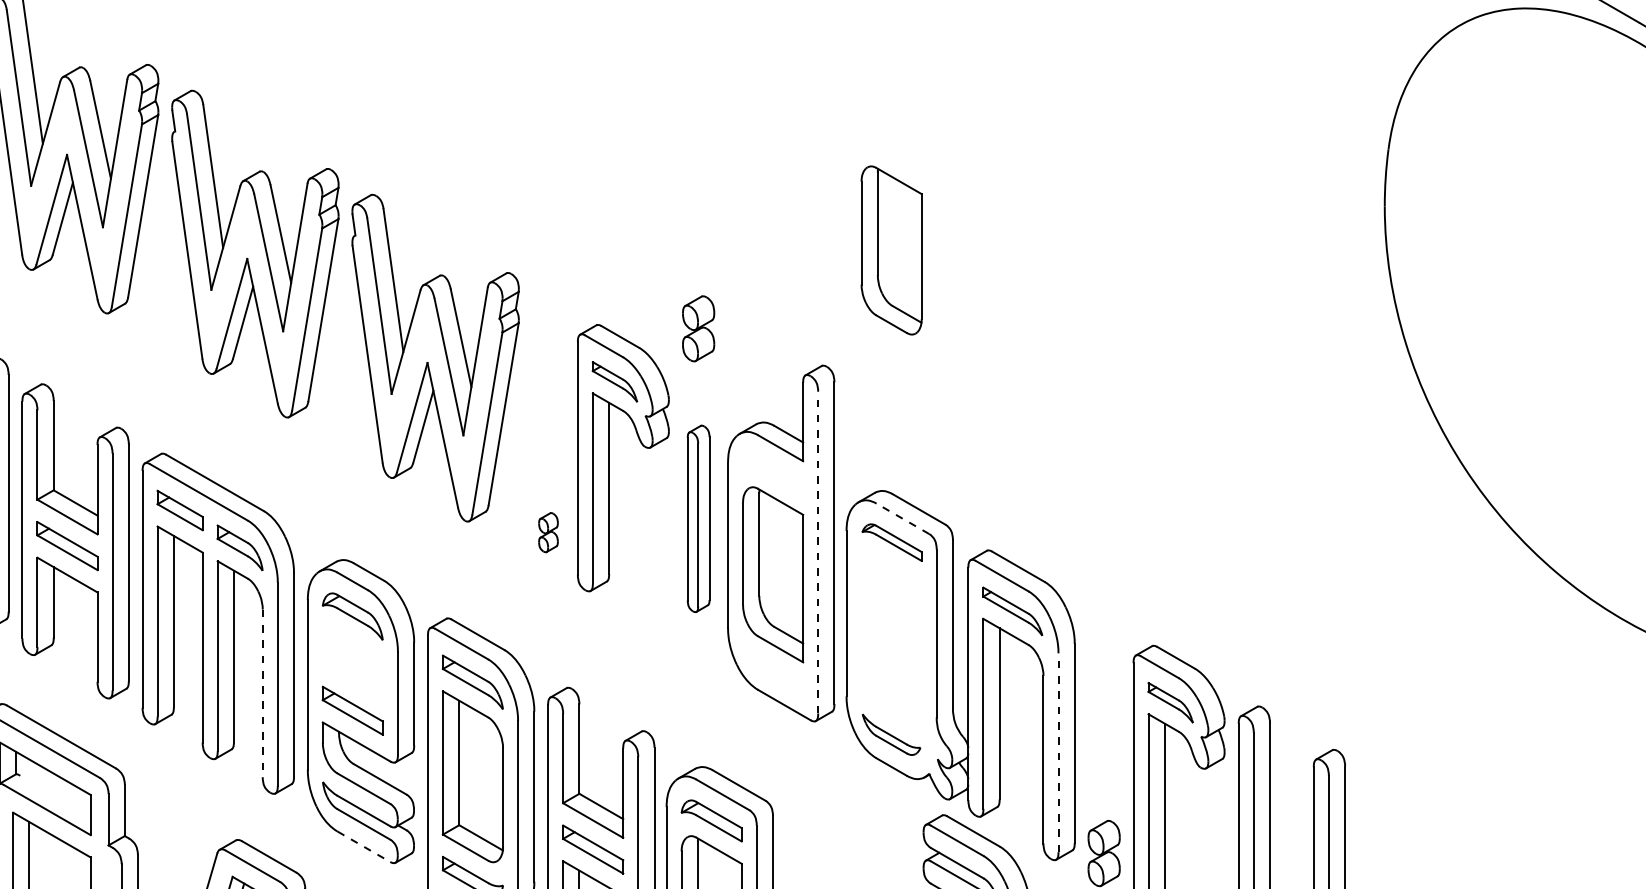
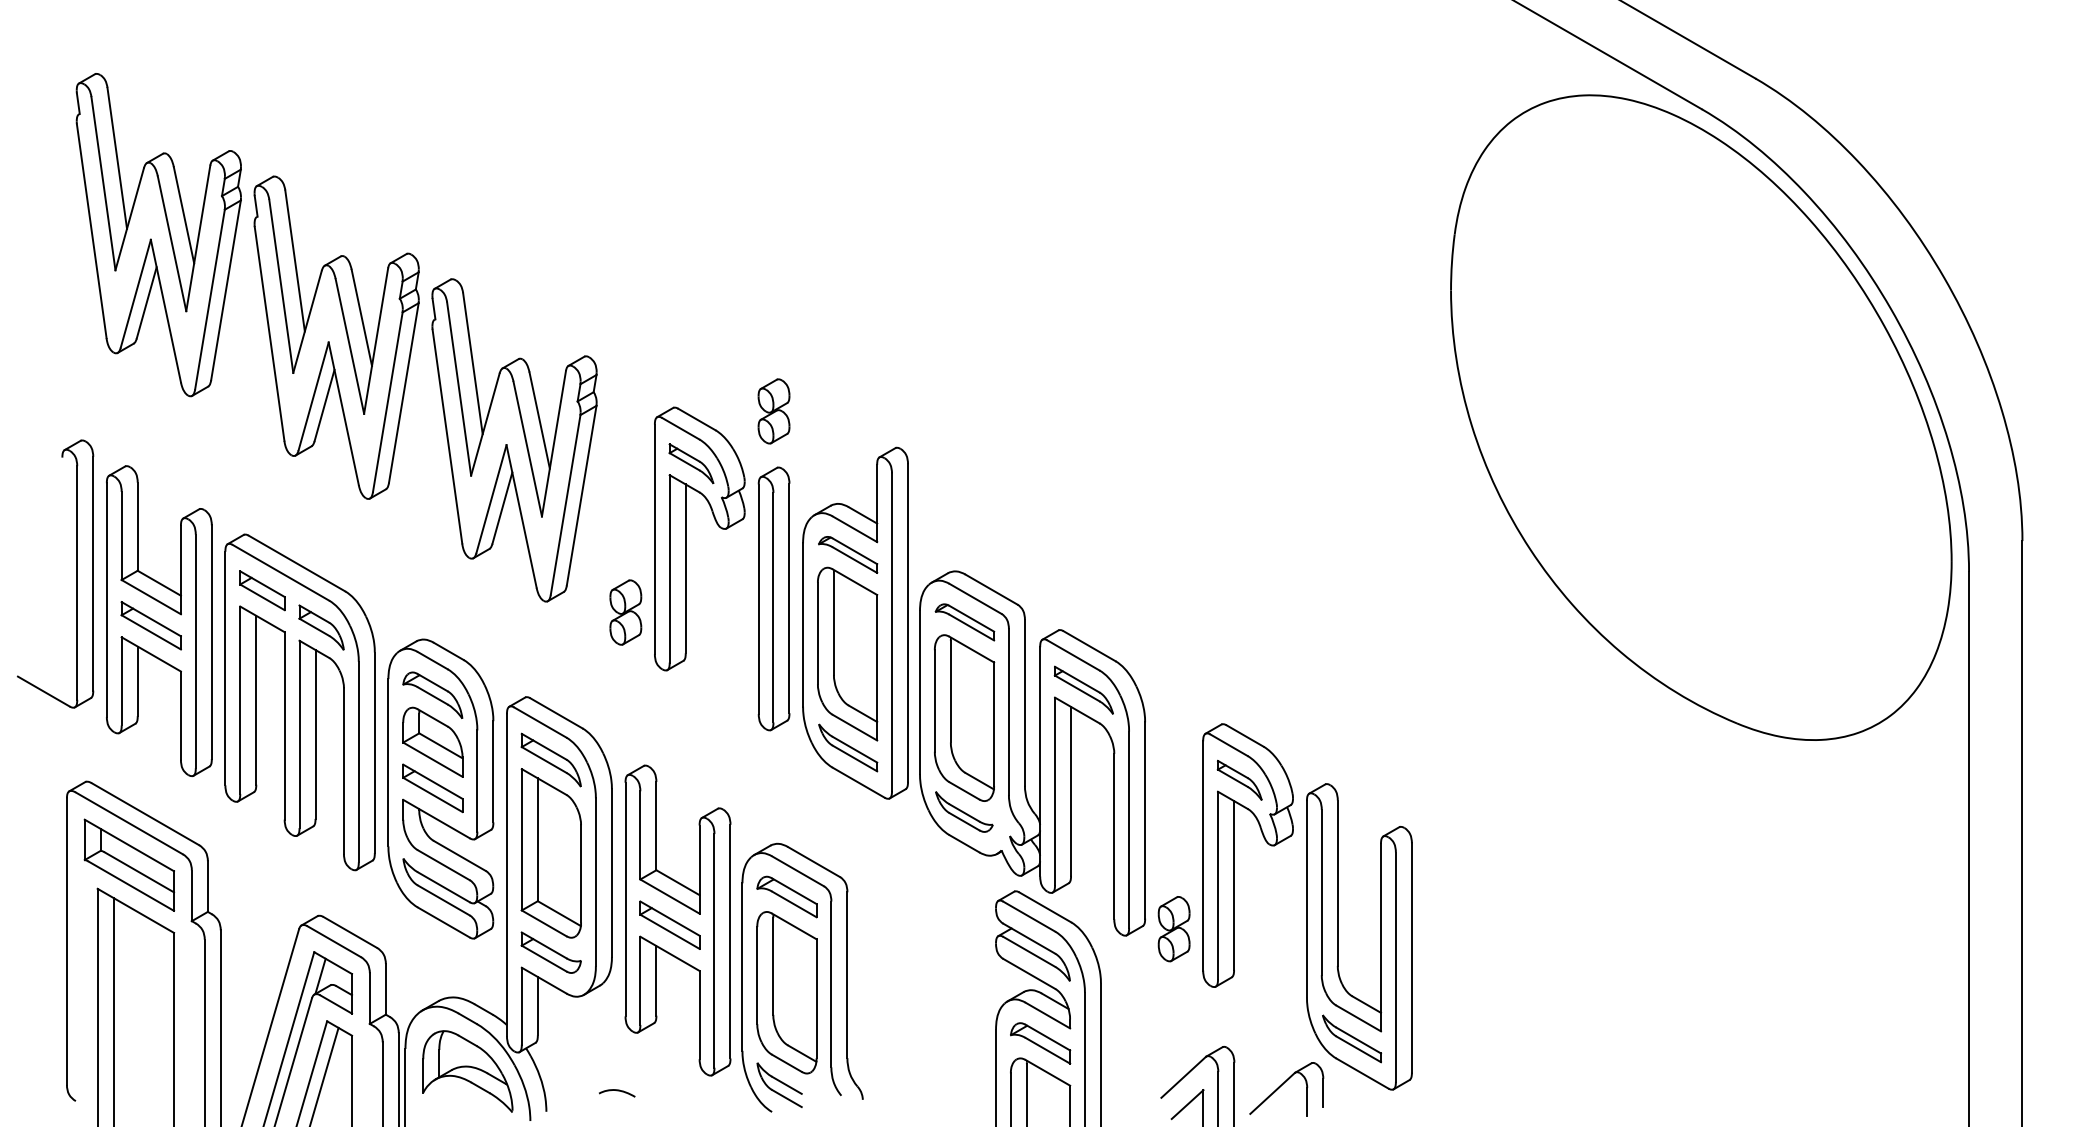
part: (891, 249) -> (964, 717), moved
part: (774, 473) -> (848, 554), added
part: (698, 518) -> (773, 598), size x1.43
line: (902, 518) -> (975, 598), dashed -> solid
part: (548, 532) -> (625, 612), size x1.67
line: (818, 552) -> (892, 632), dashed -> solid
part: (352, 663) -> (432, 741), added
part: (774, 669) -> (848, 747), added
line: (262, 693) -> (343, 771), dashed -> solid
line: (1058, 752) -> (1129, 829), dashed -> solid
line: (55, 796) -> (139, 872), added
line: (363, 846) -> (443, 922), dashed -> solid

